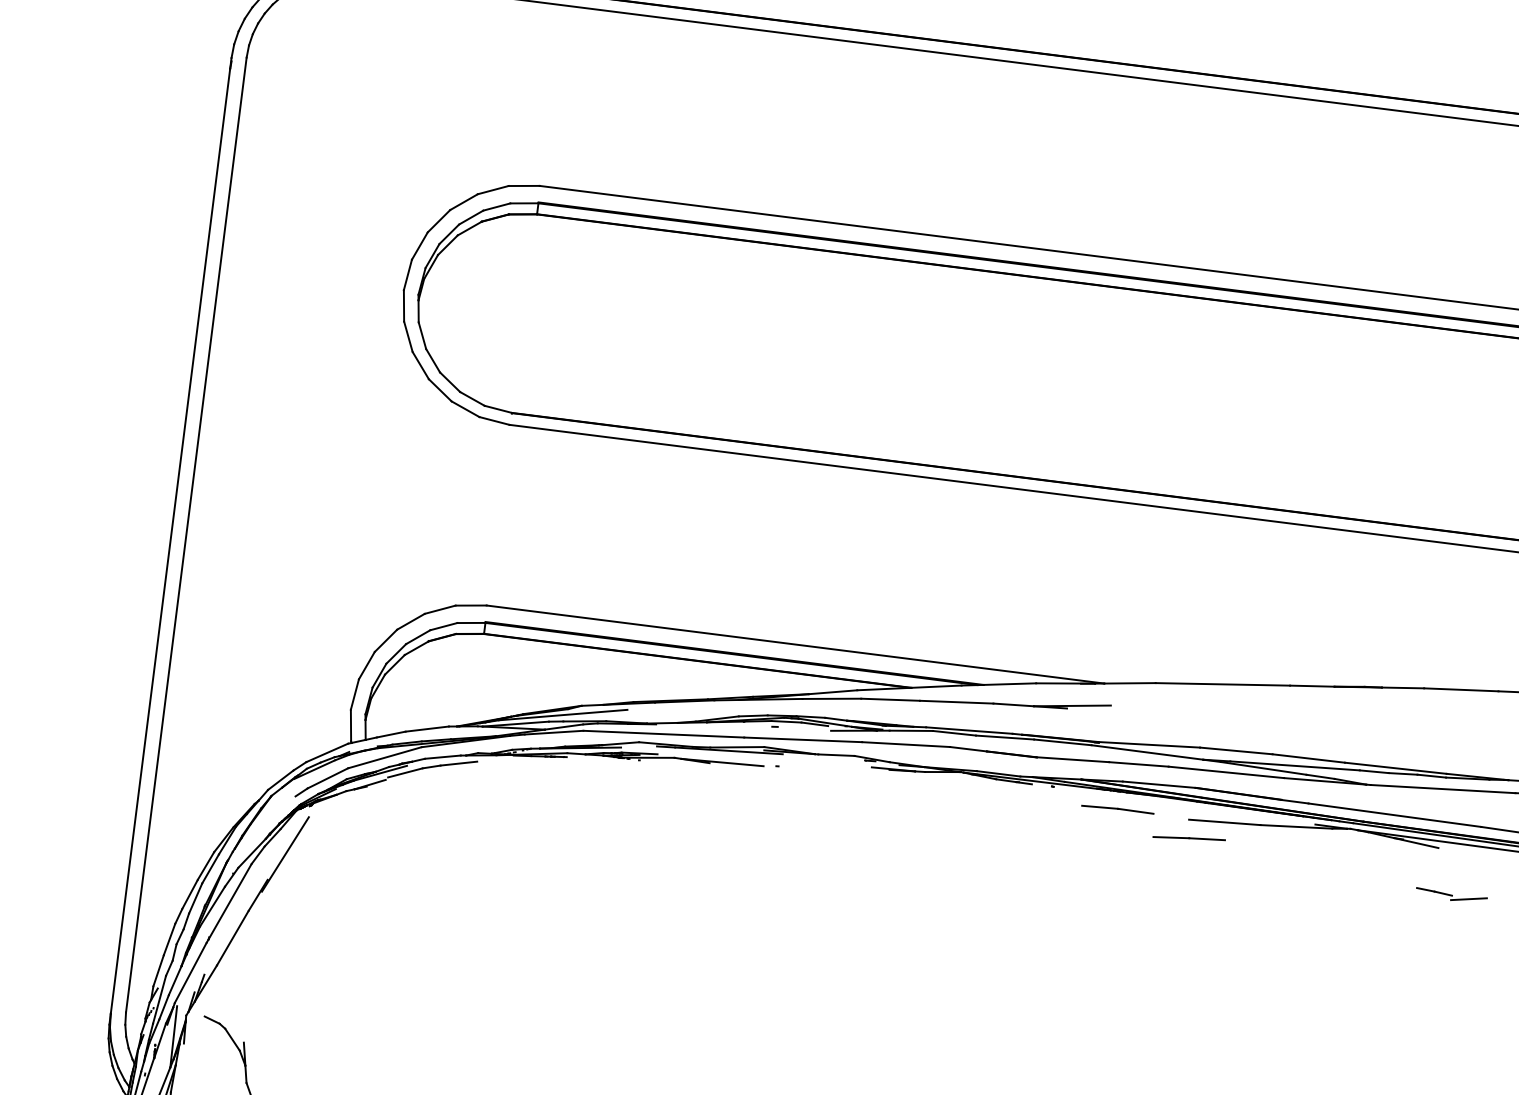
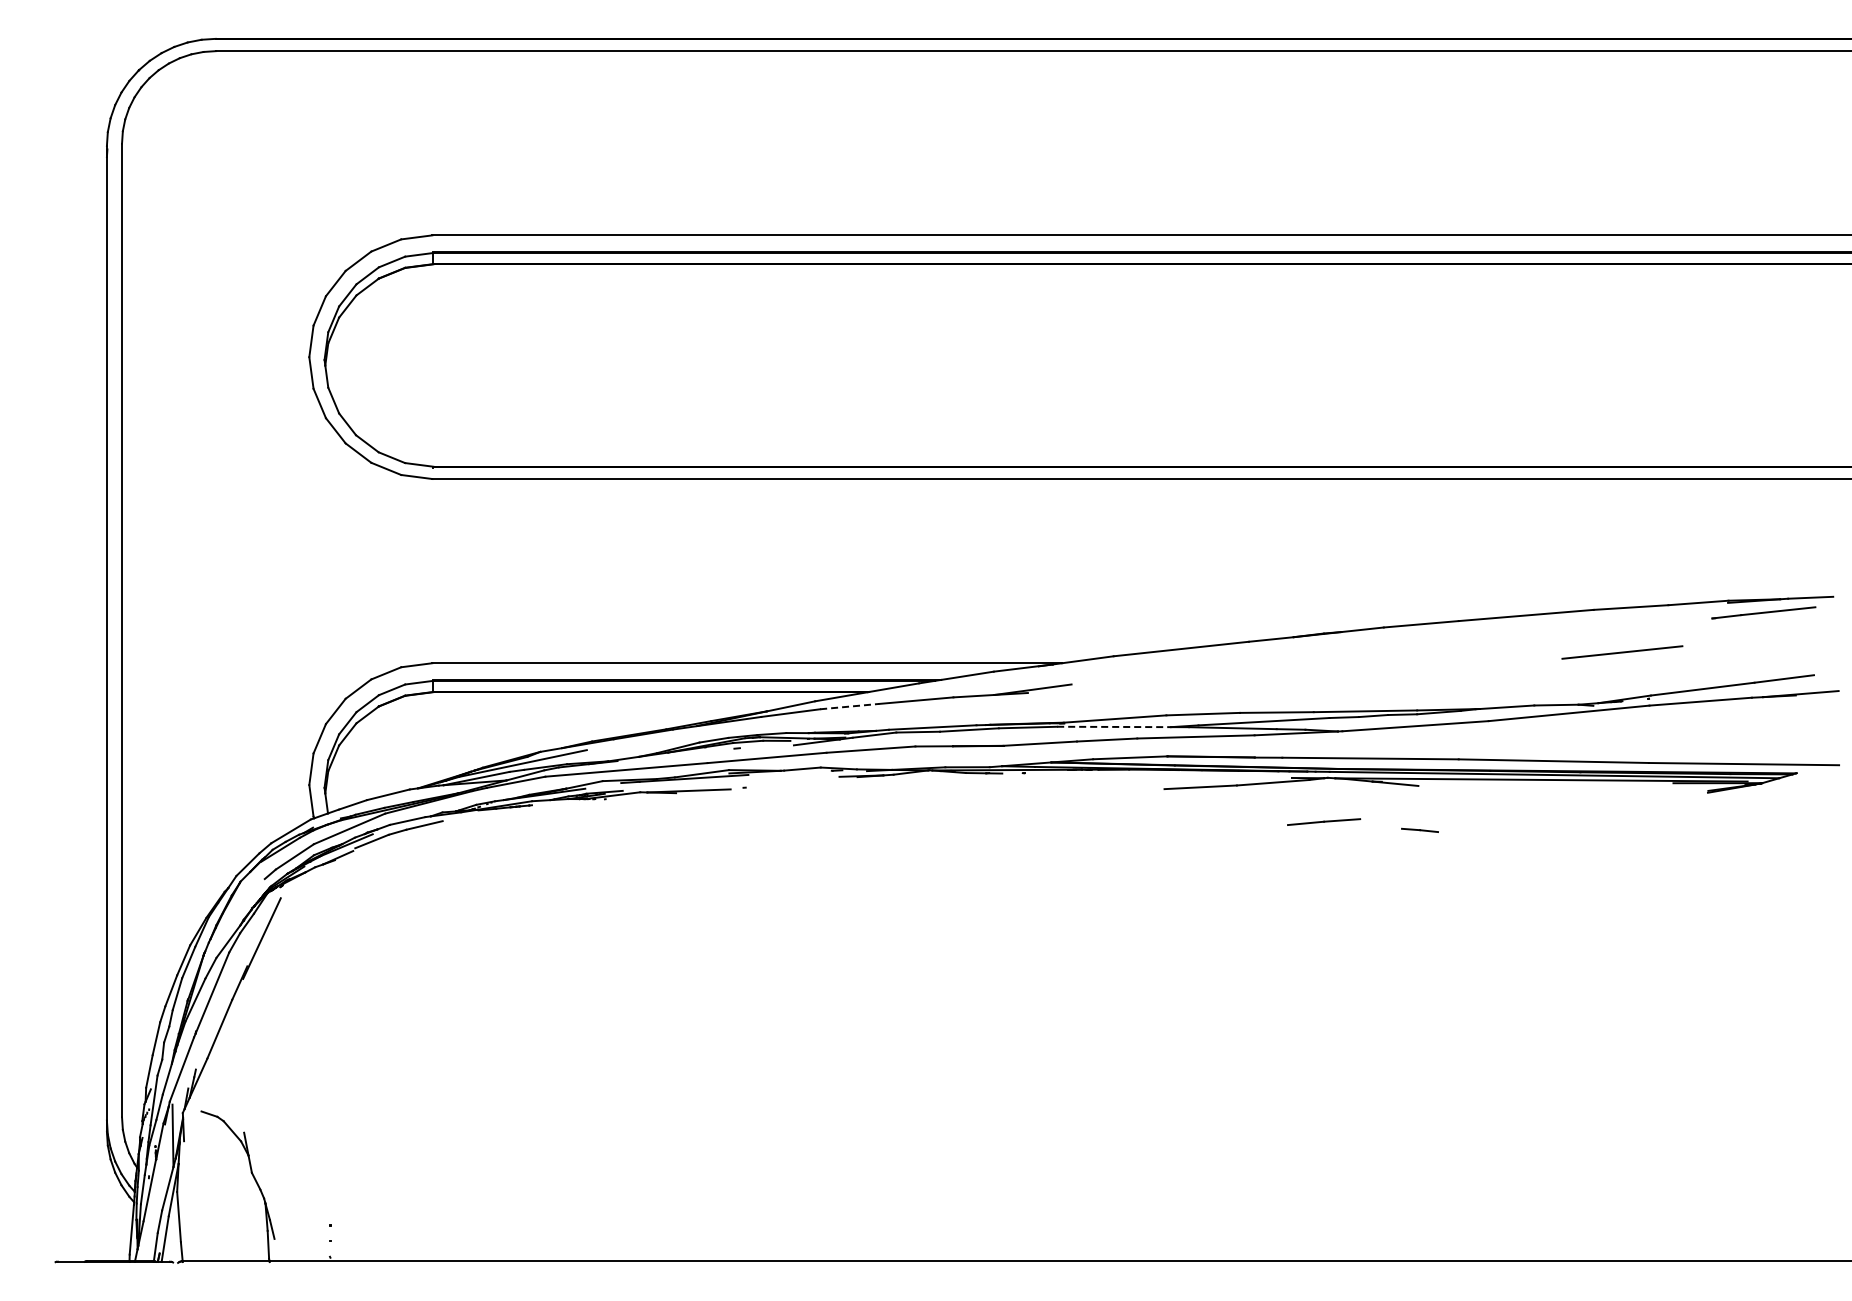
line: (890, 699) -> (849, 706), solid -> dashed
line: (1147, 752) -> (1114, 726), solid -> dashed
line: (1117, 809) -> (1091, 787), removed
line: (1189, 838) -> (1324, 821), moved
line: (1468, 899) -> (1455, 833), removed

